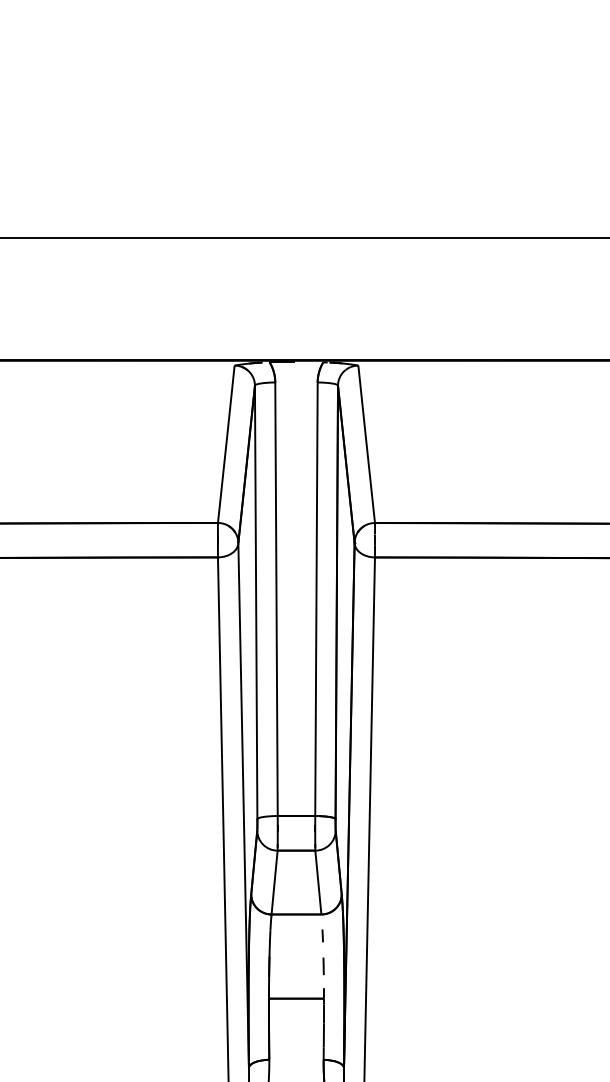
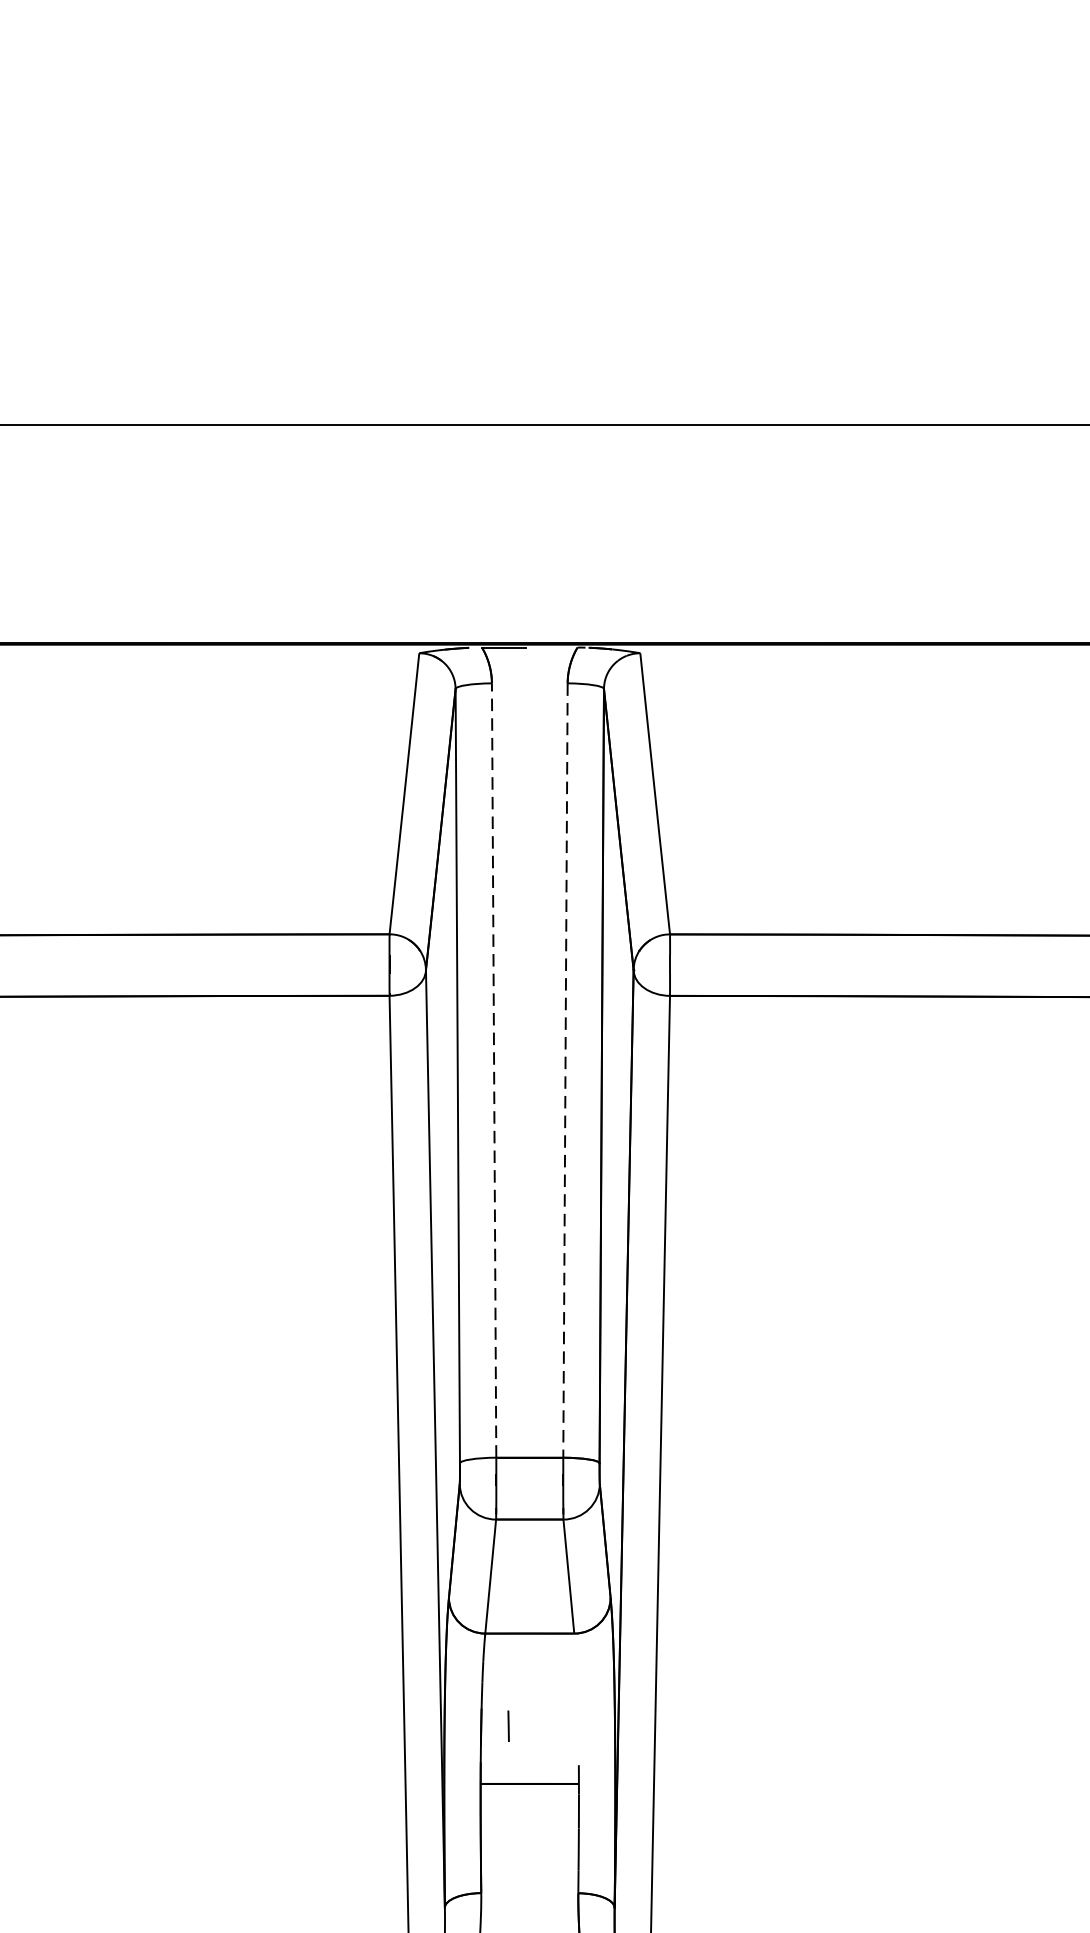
line: (276, 599) -> (494, 1070), solid -> dashed
line: (316, 599) -> (565, 1070), solid -> dashed
line: (322, 935) -> (576, 1671), removed
line: (323, 966) -> (508, 1726), moved

